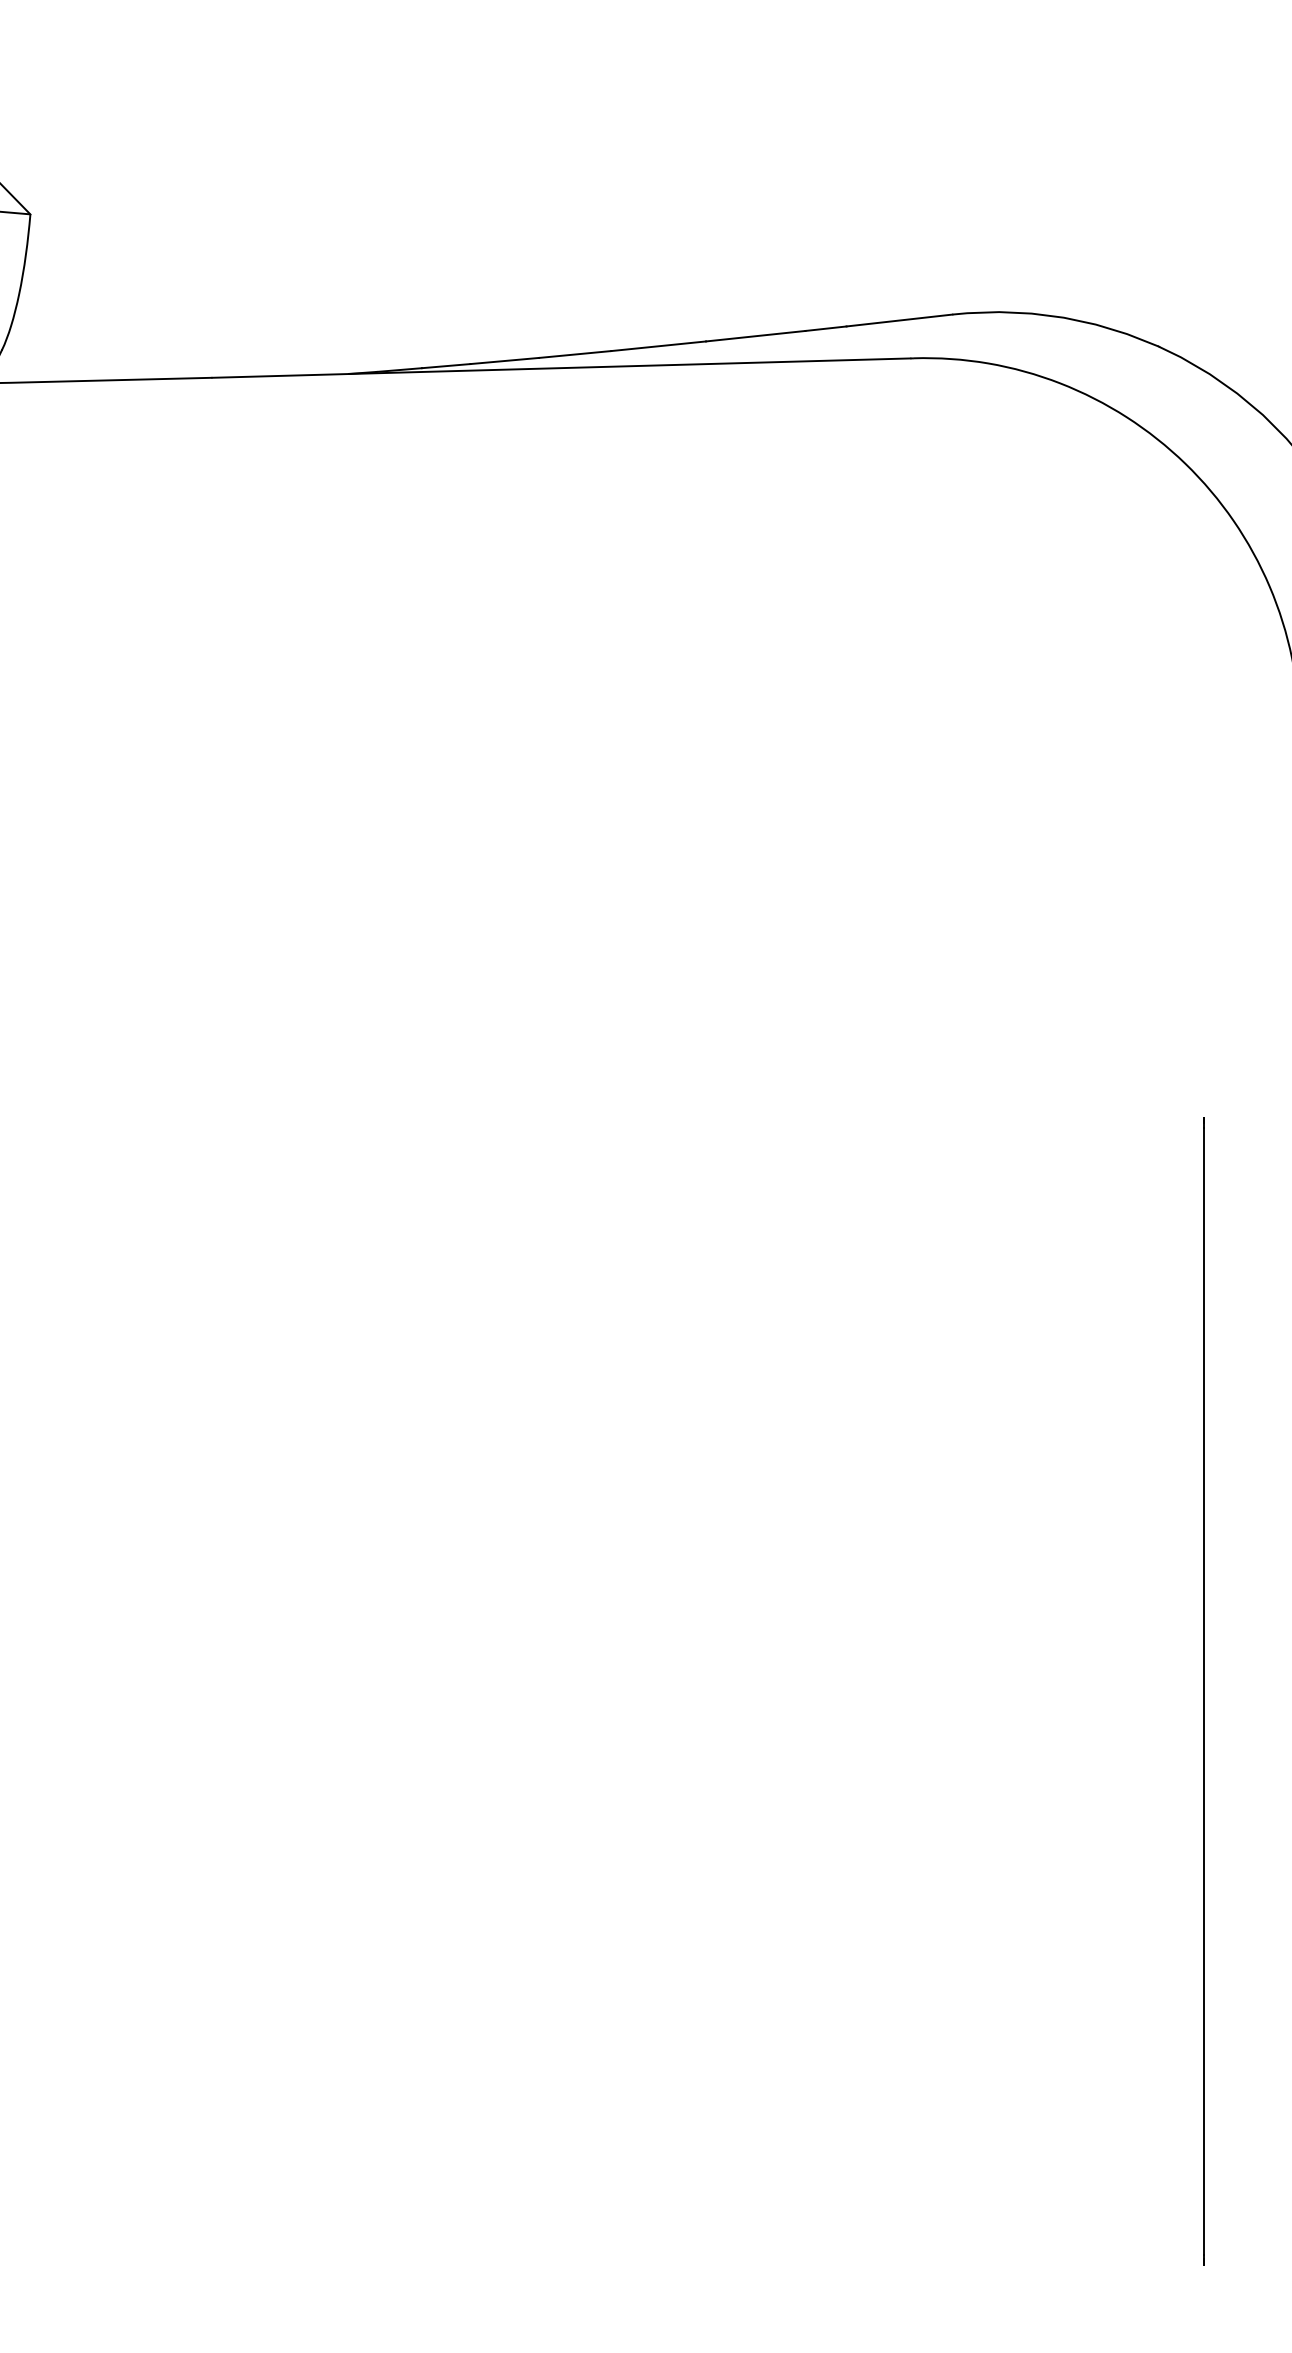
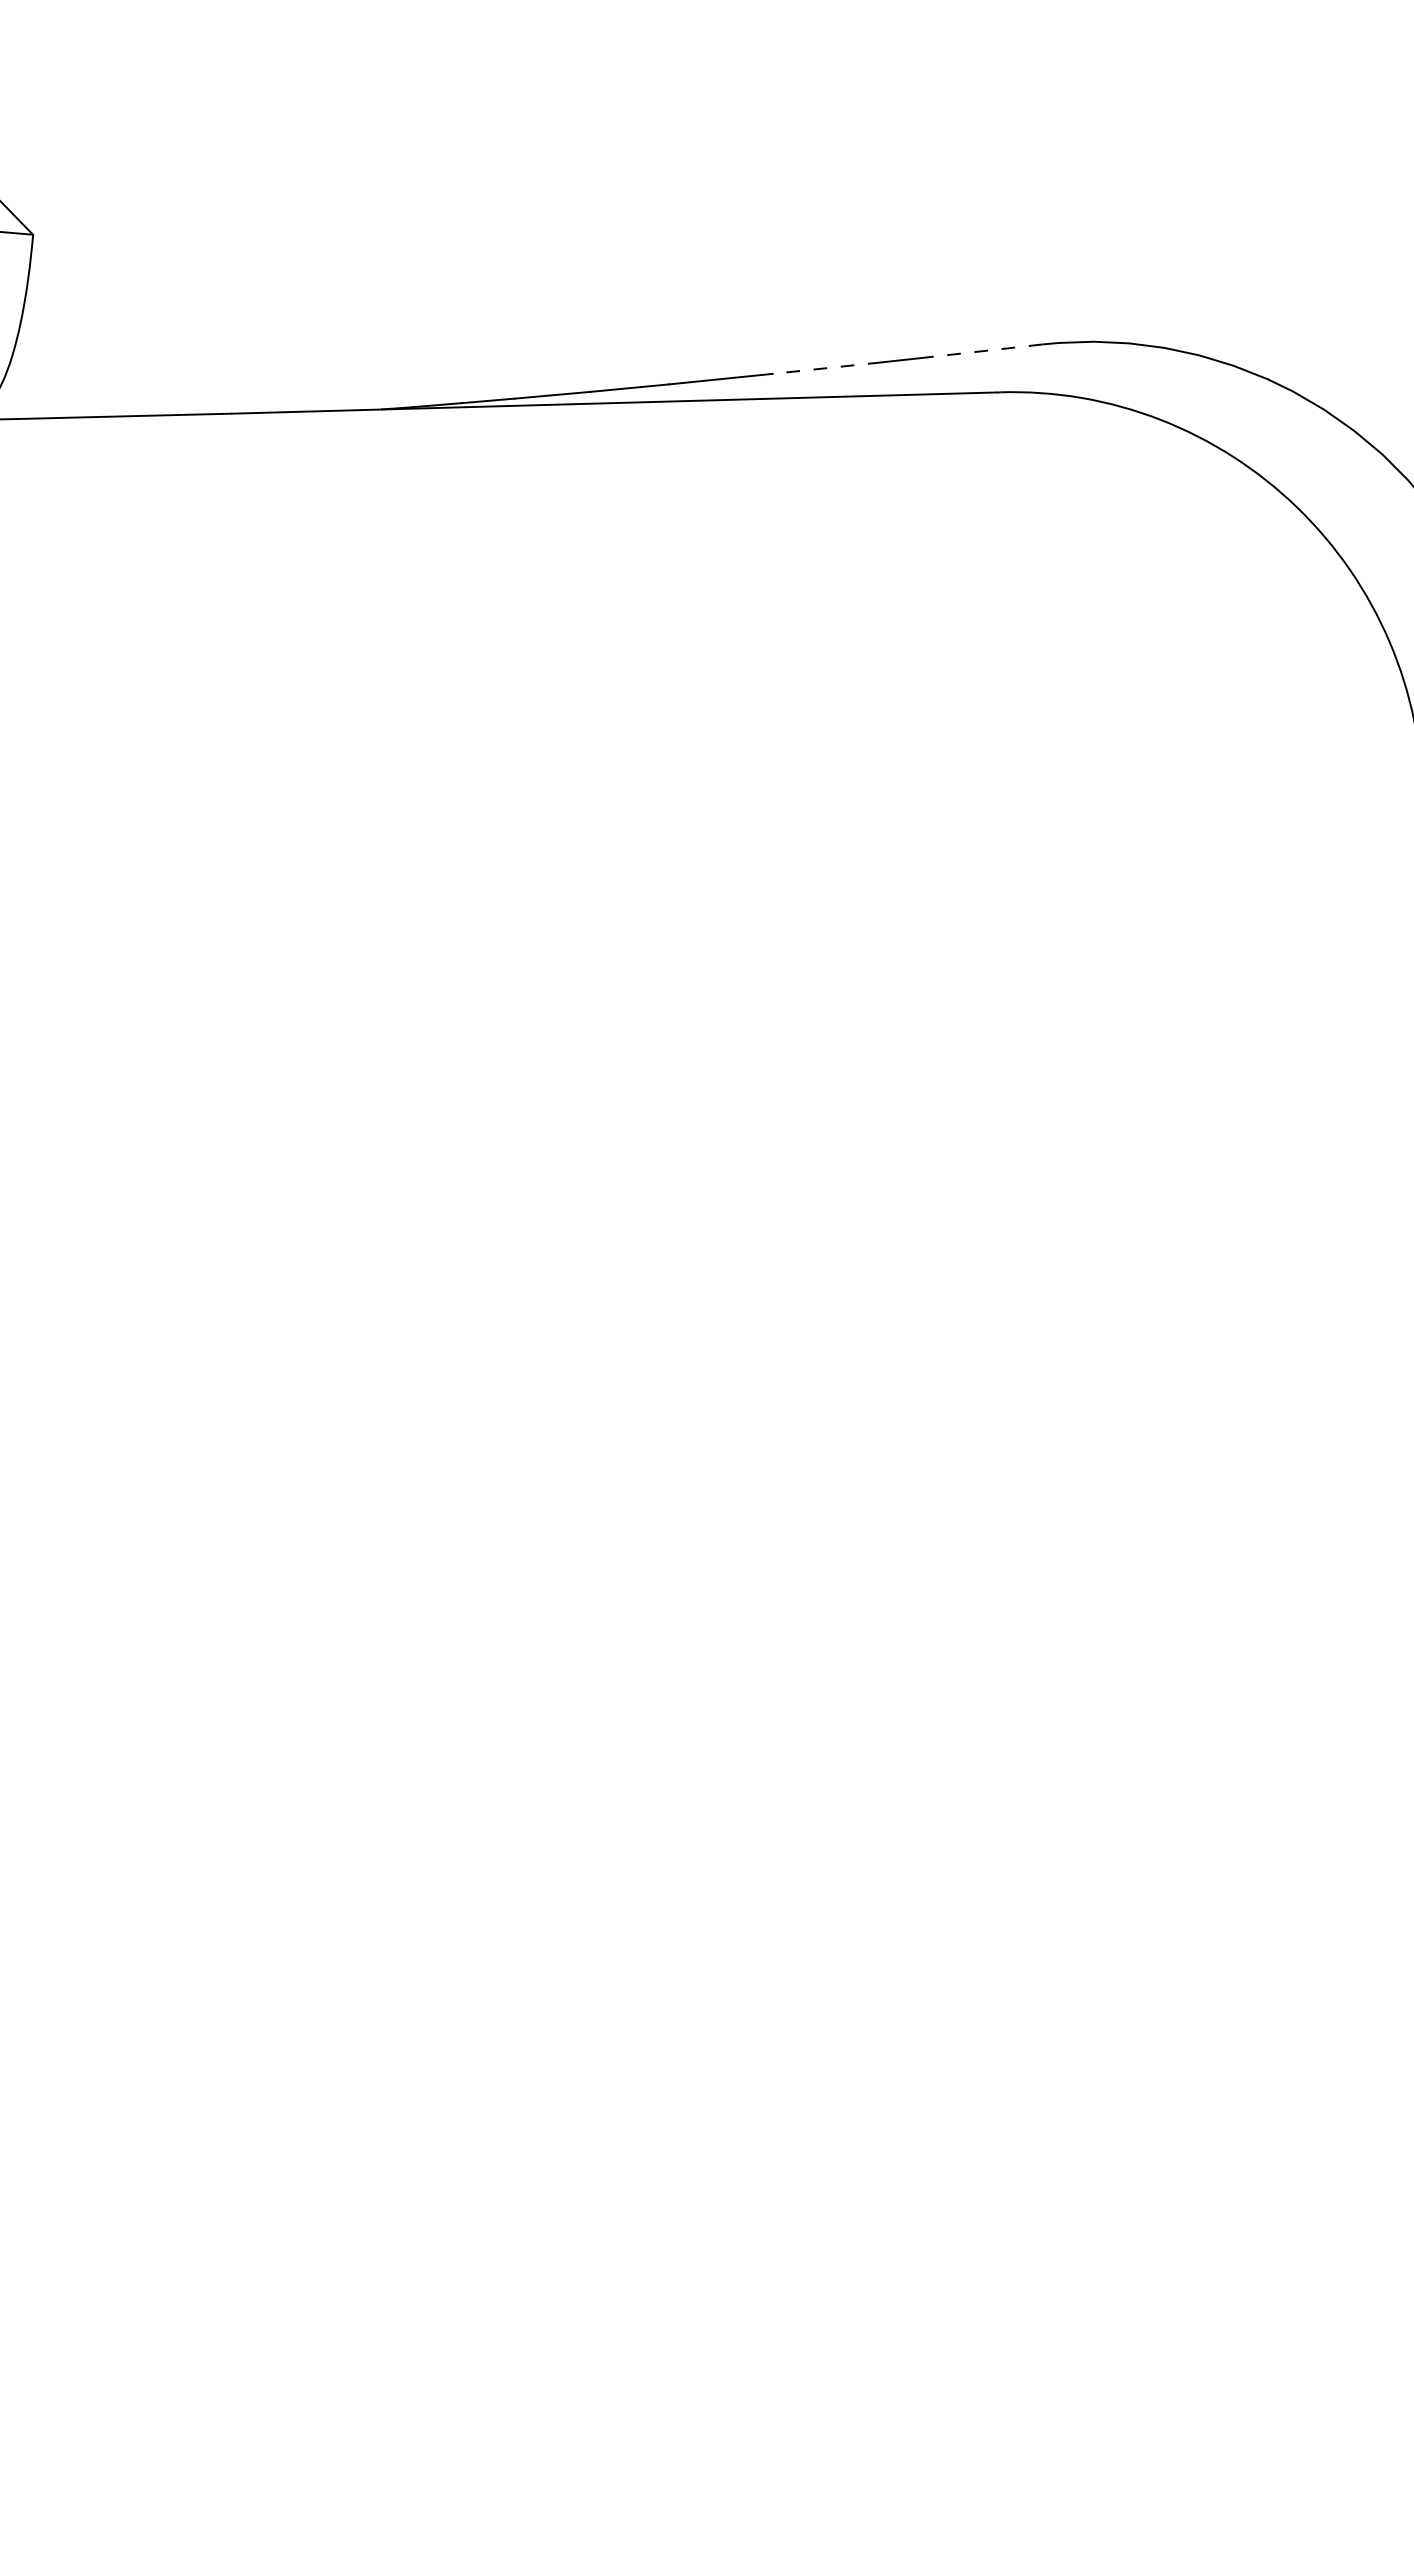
line: (898, 321) -> (983, 351), solid -> dashed
line: (756, 336) -> (827, 368), solid -> dashed
line: (1203, 1691) -> (1317, 1851), removed

